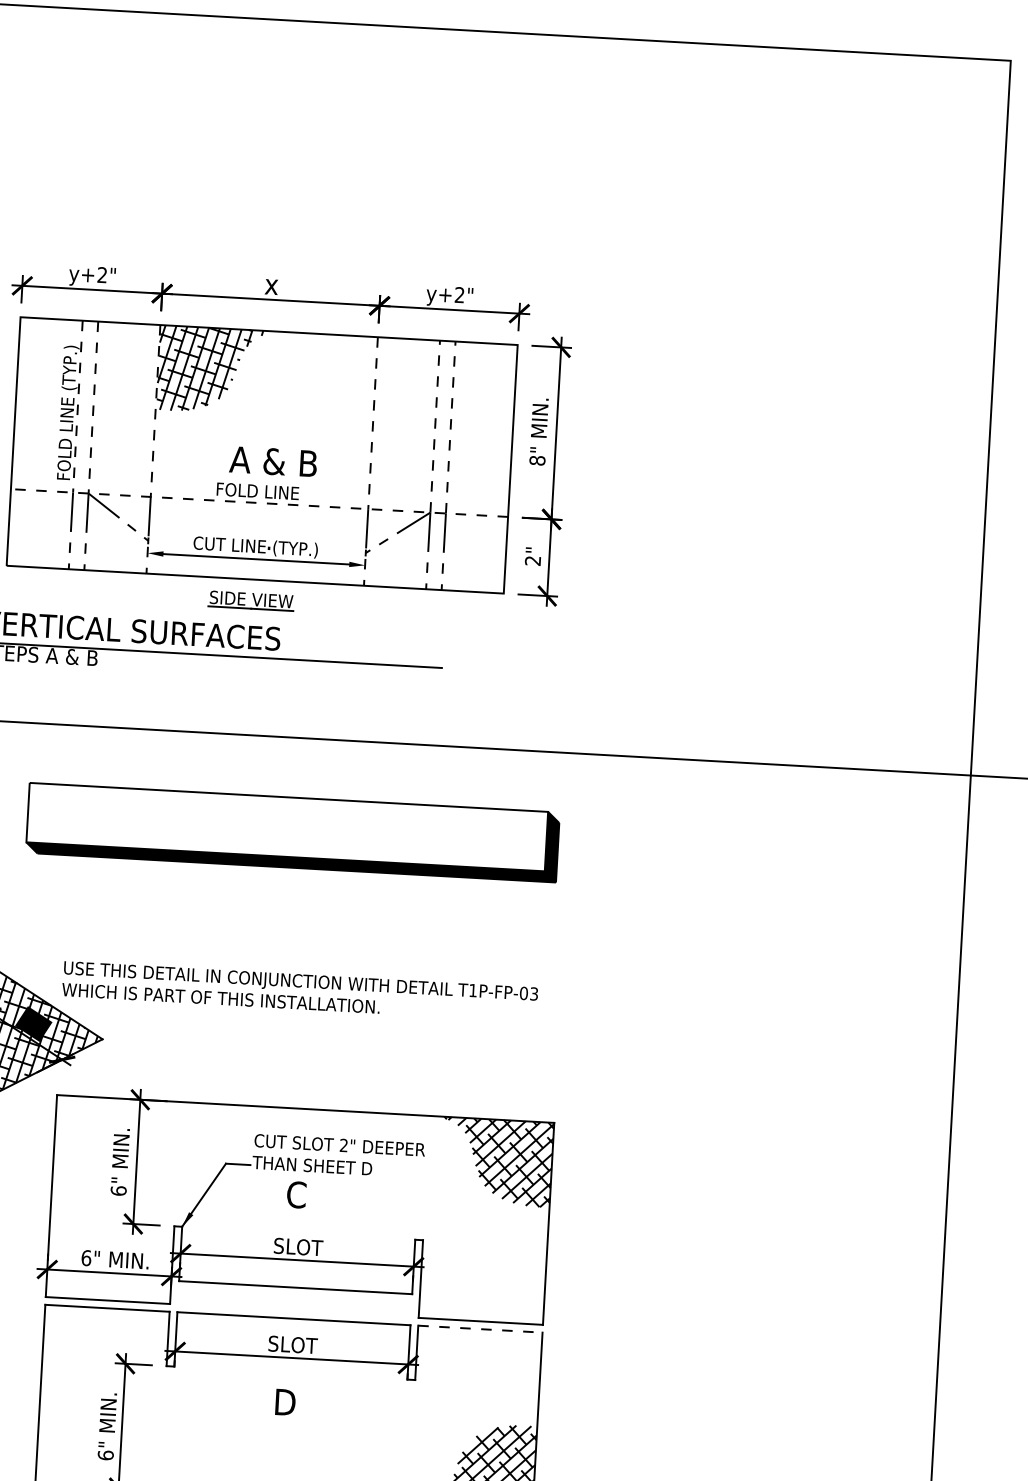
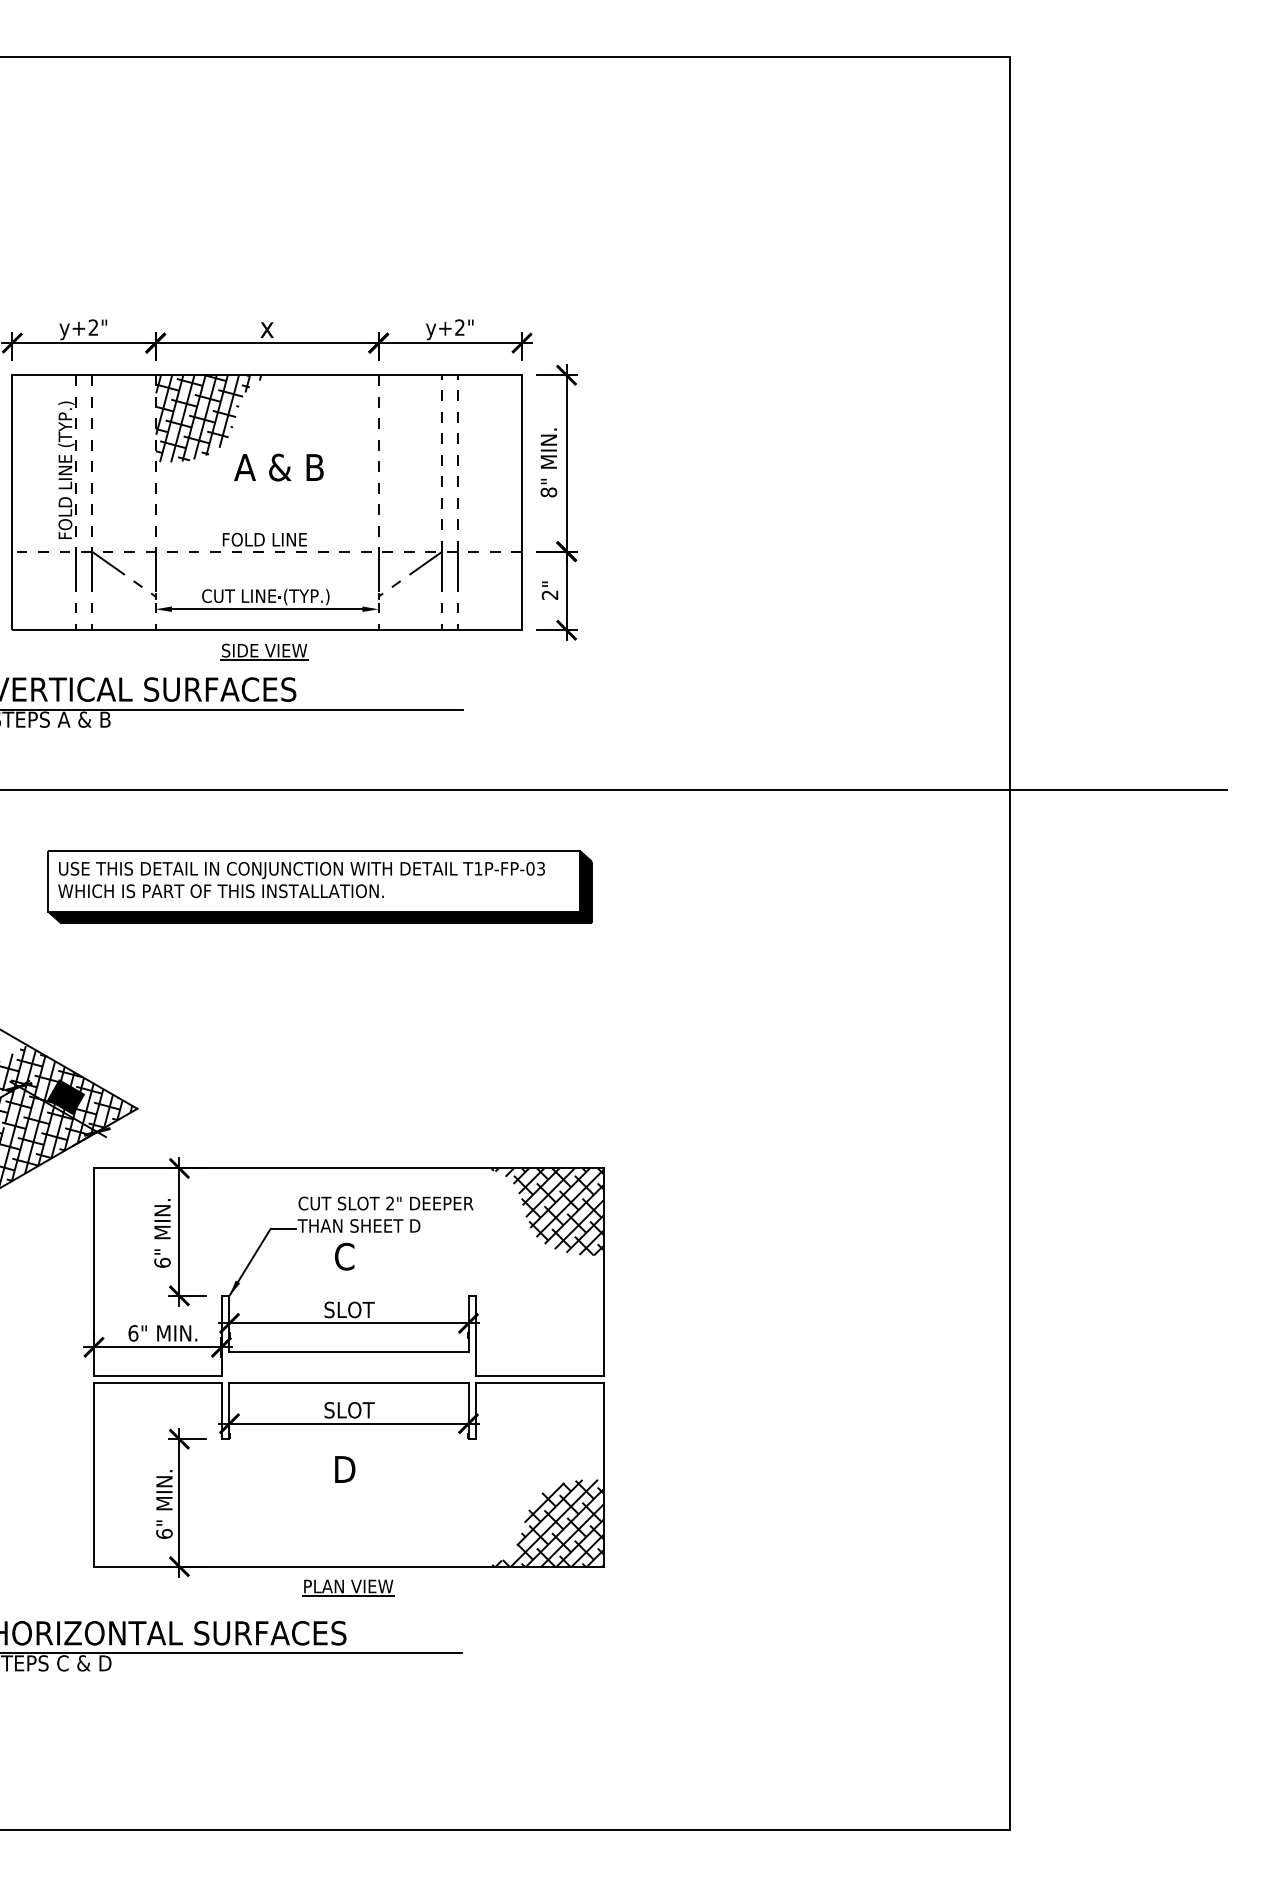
text: (272, 461) -> (278, 467), moved
text: (299, 992) -> (301, 880), moved
line: (480, 1329) -> (540, 1383), dashed -> solid

